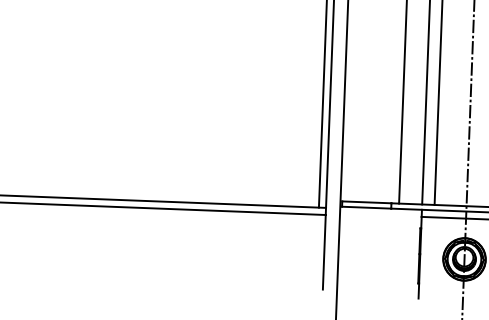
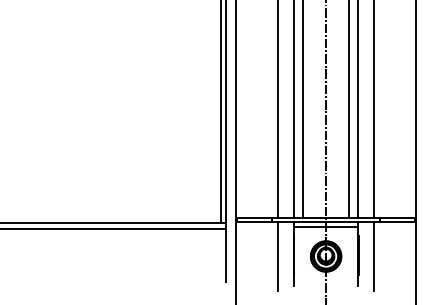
line: (396, 256) -> (277, 256), added

